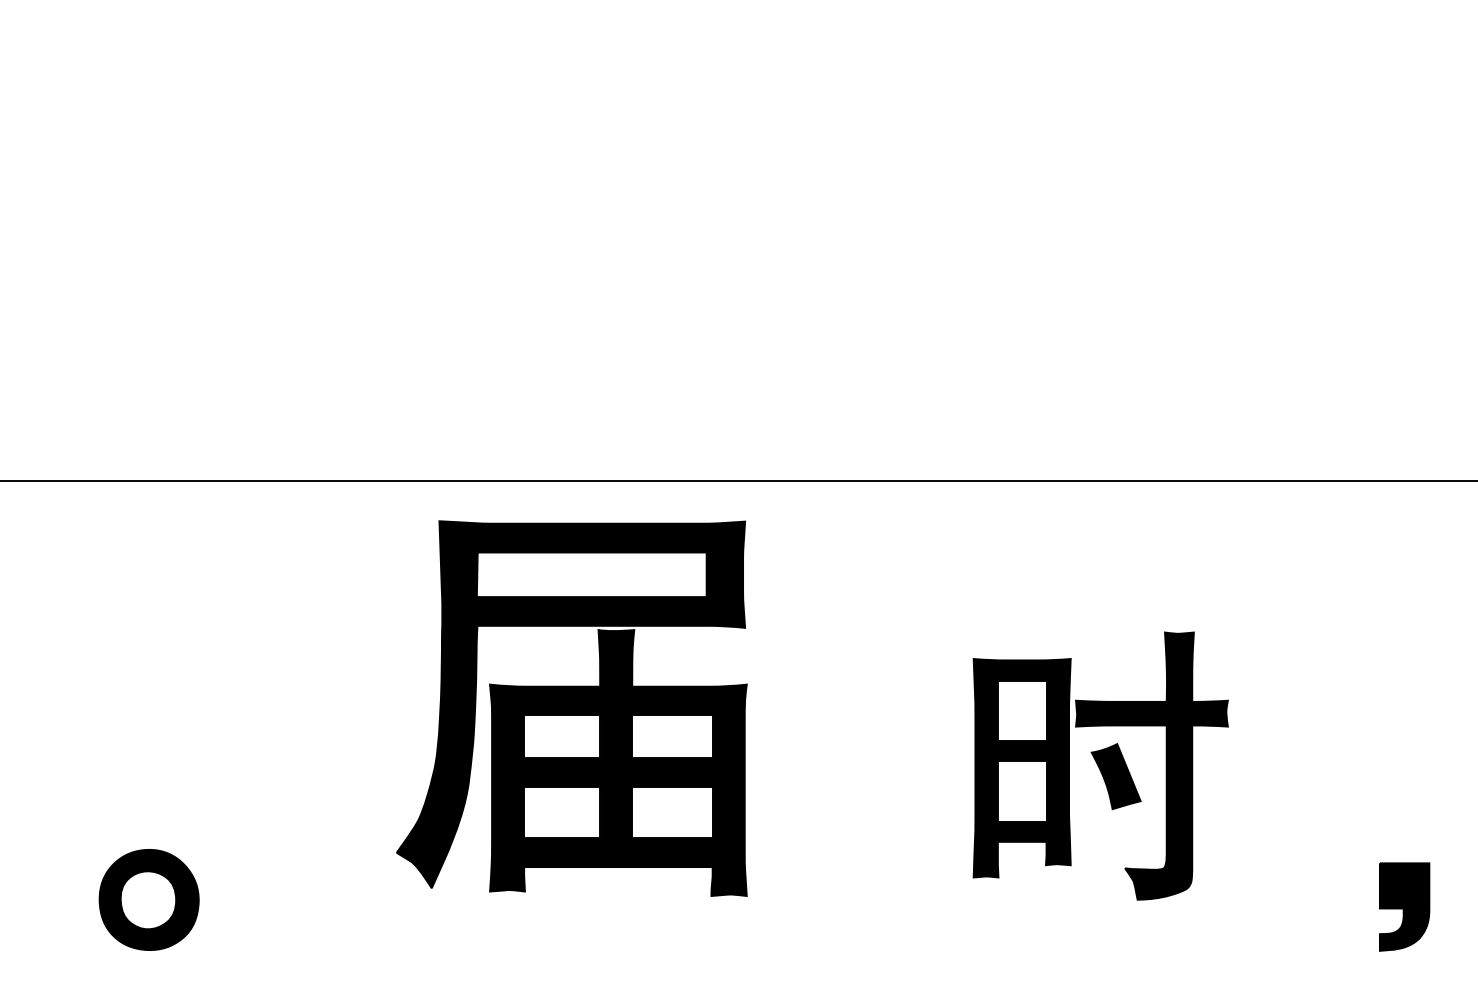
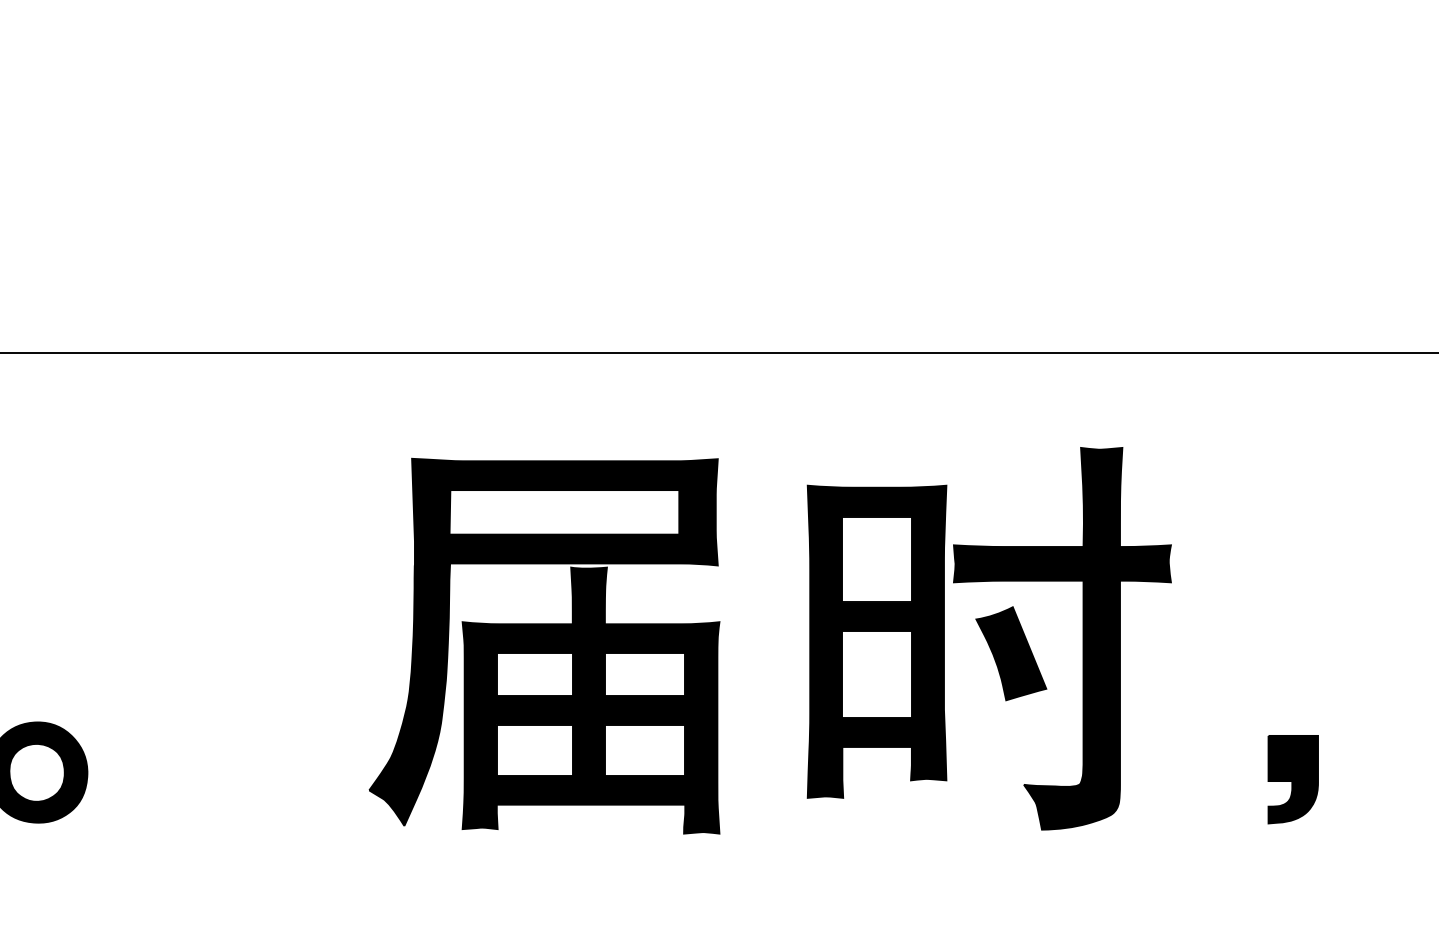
part: (571, 708) -> (544, 646), moved
part: (1100, 765) -> (989, 638), size x1.43

